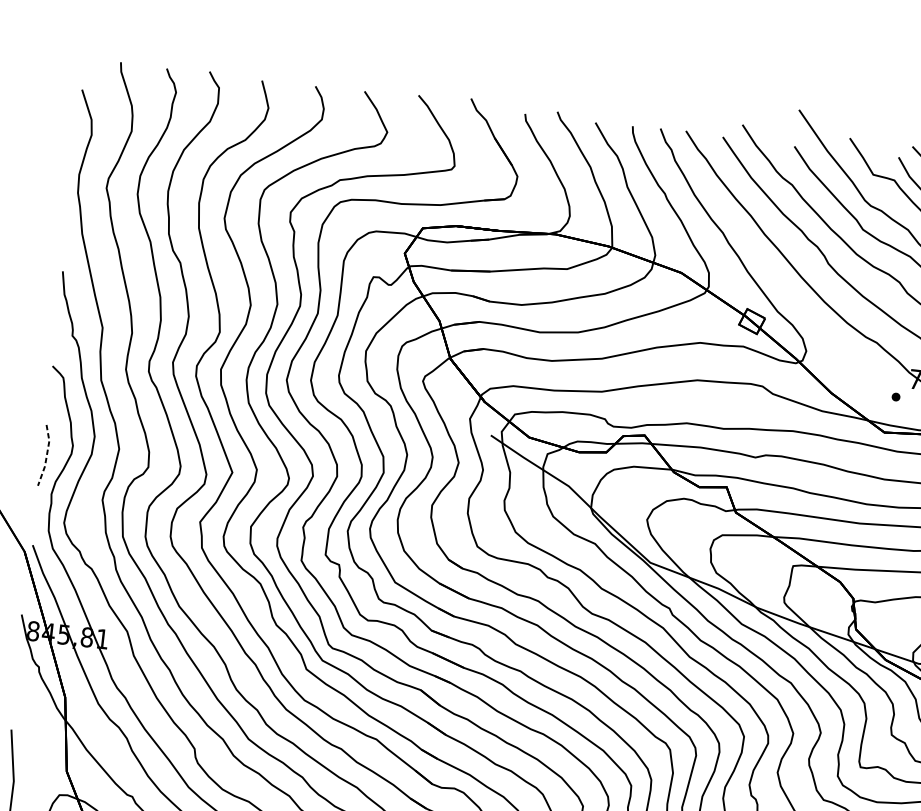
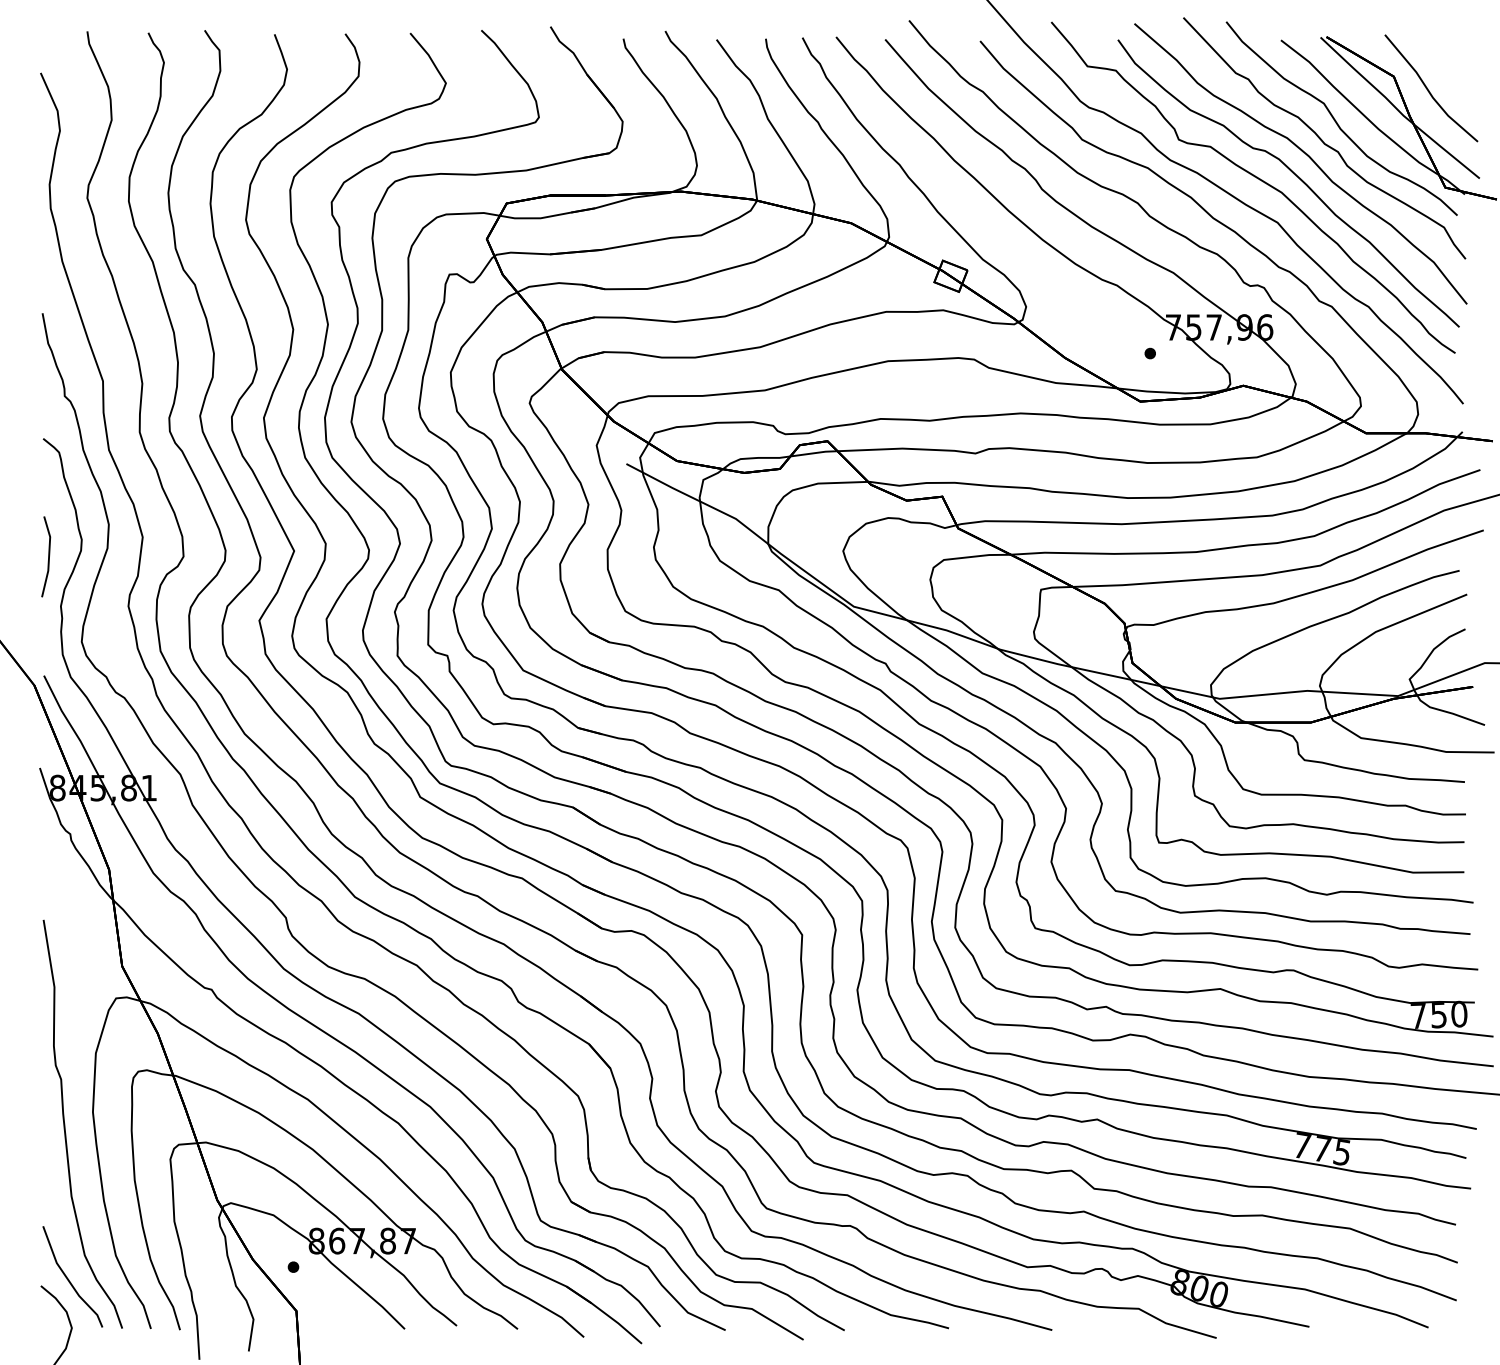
line: (47, 455) -> (49, 556), dashed -> solid

